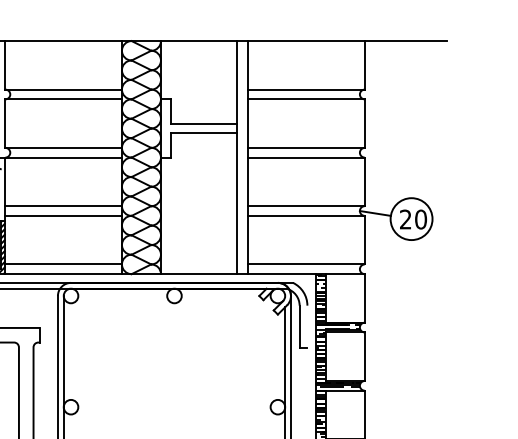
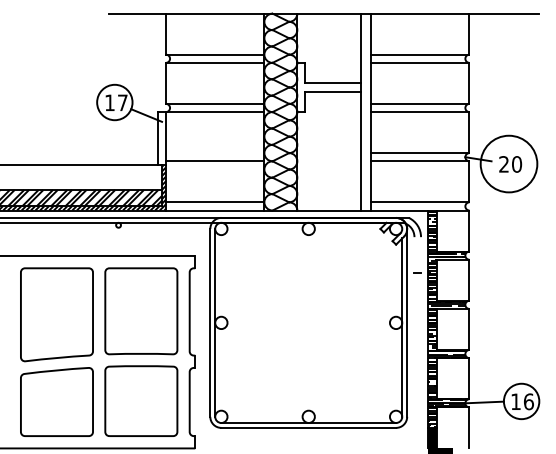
line: (62, 206) -> (214, 153), removed
circle: (410, 218) -> (508, 163), size x1.6
line: (299, 327) -> (414, 255), removed

